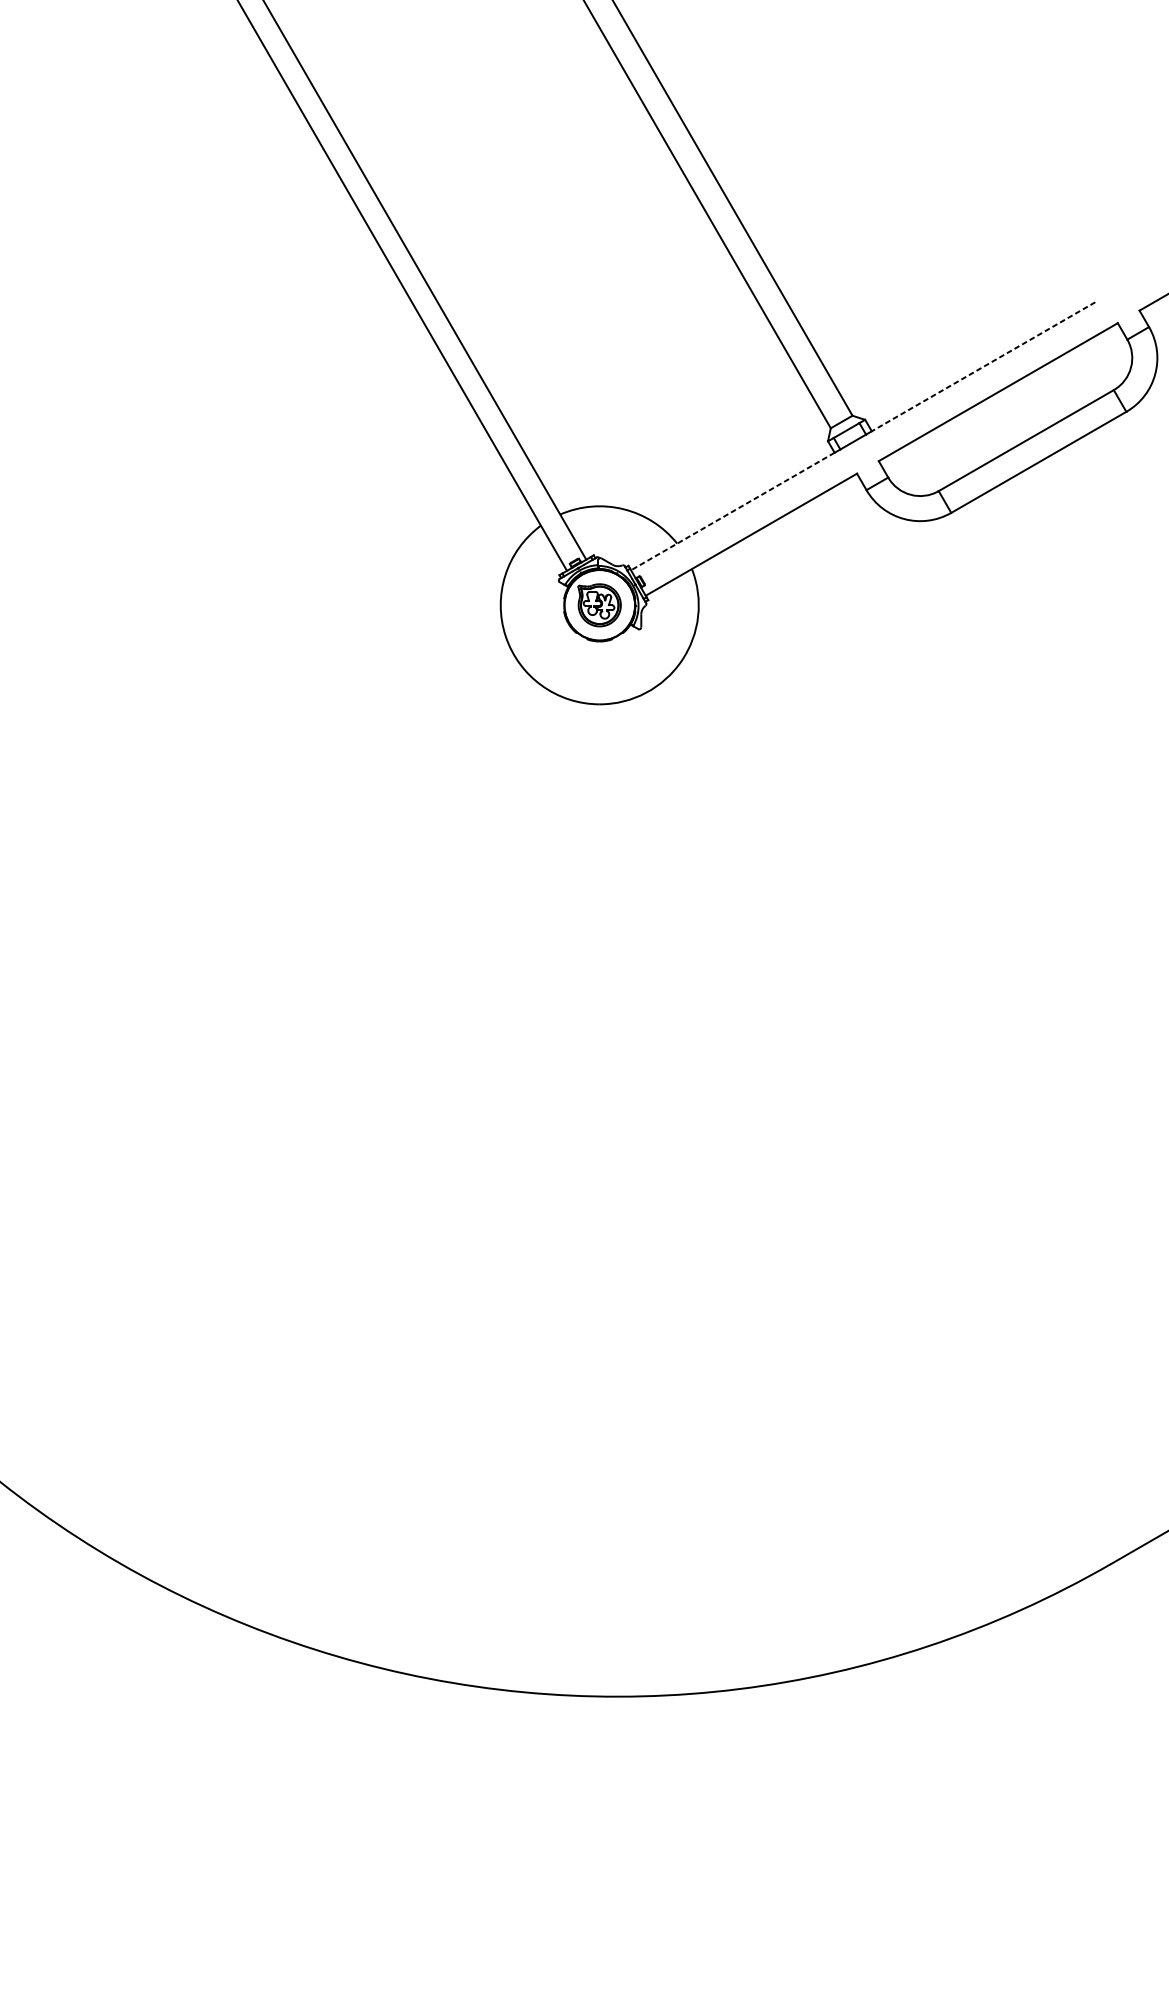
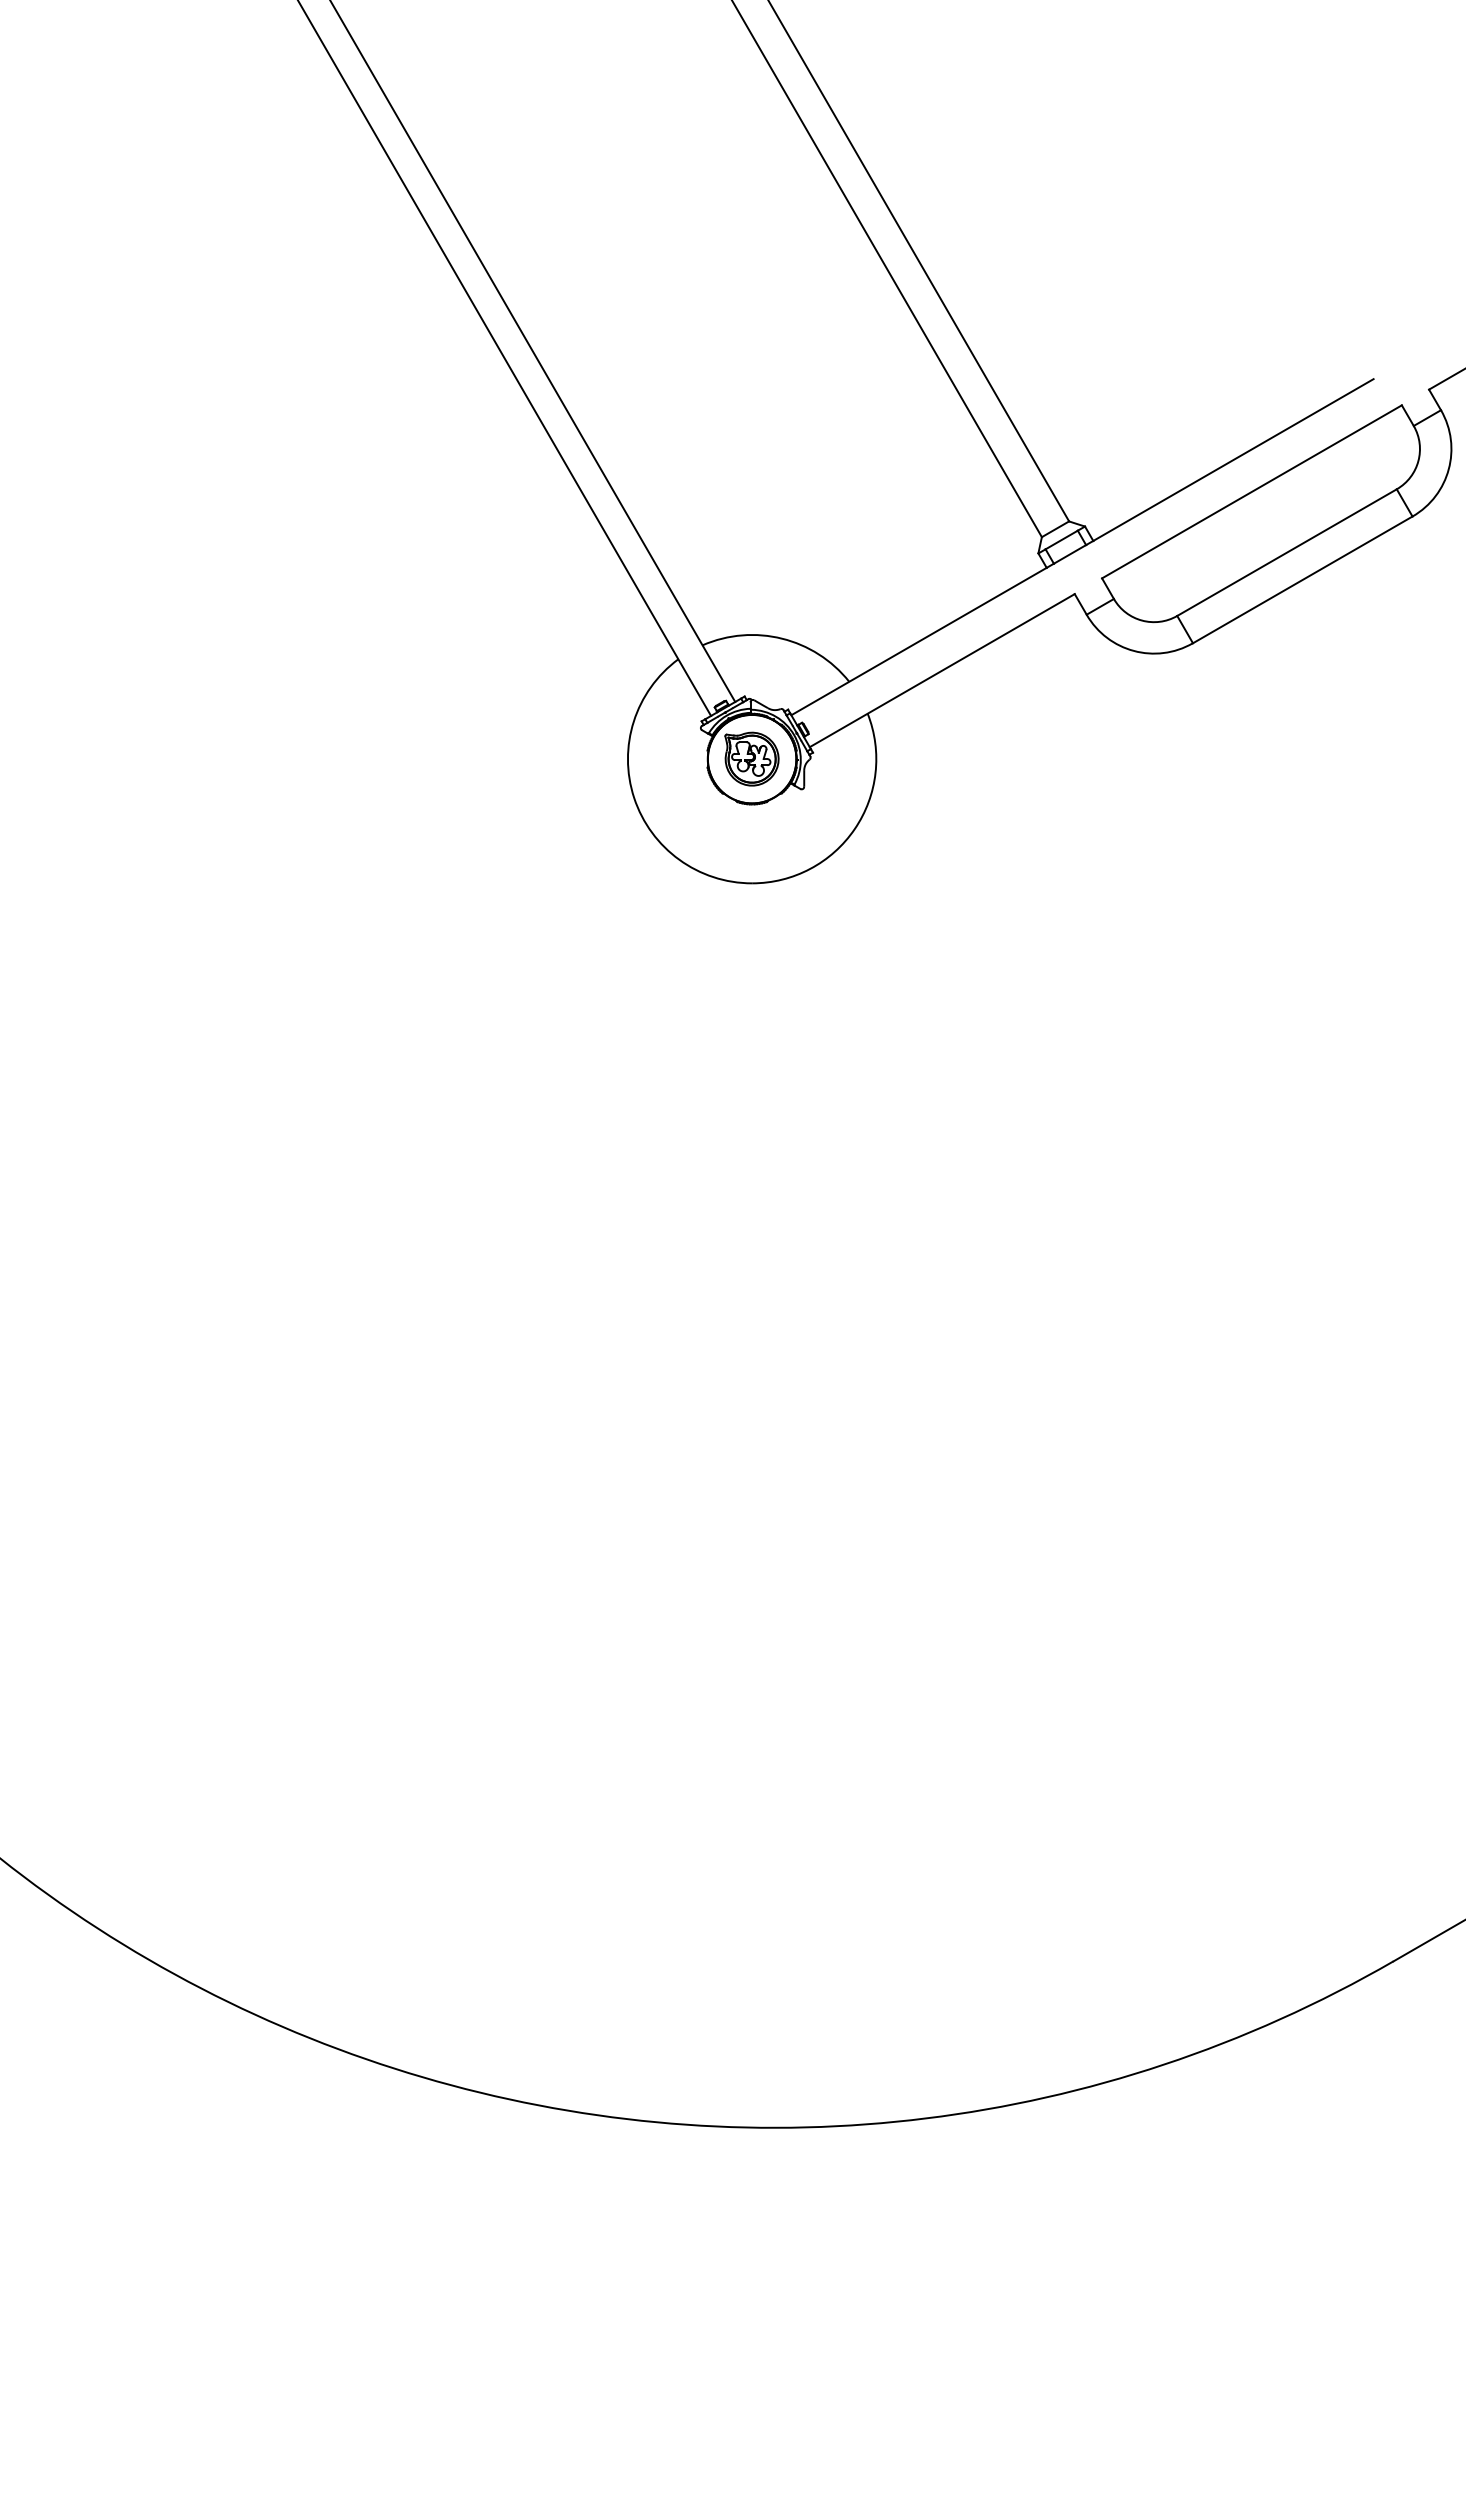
line: (983, 367) -> (1233, 460), dashed -> solid
line: (732, 511) -> (918, 641), dashed -> solid

